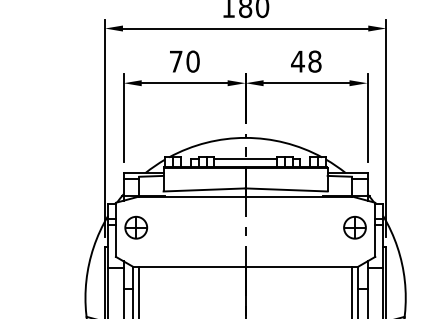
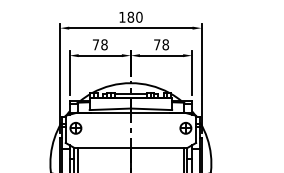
text: (193, 61) -> (104, 44), 70 -> 78
text: (296, 61) -> (156, 44), 48 -> 78

